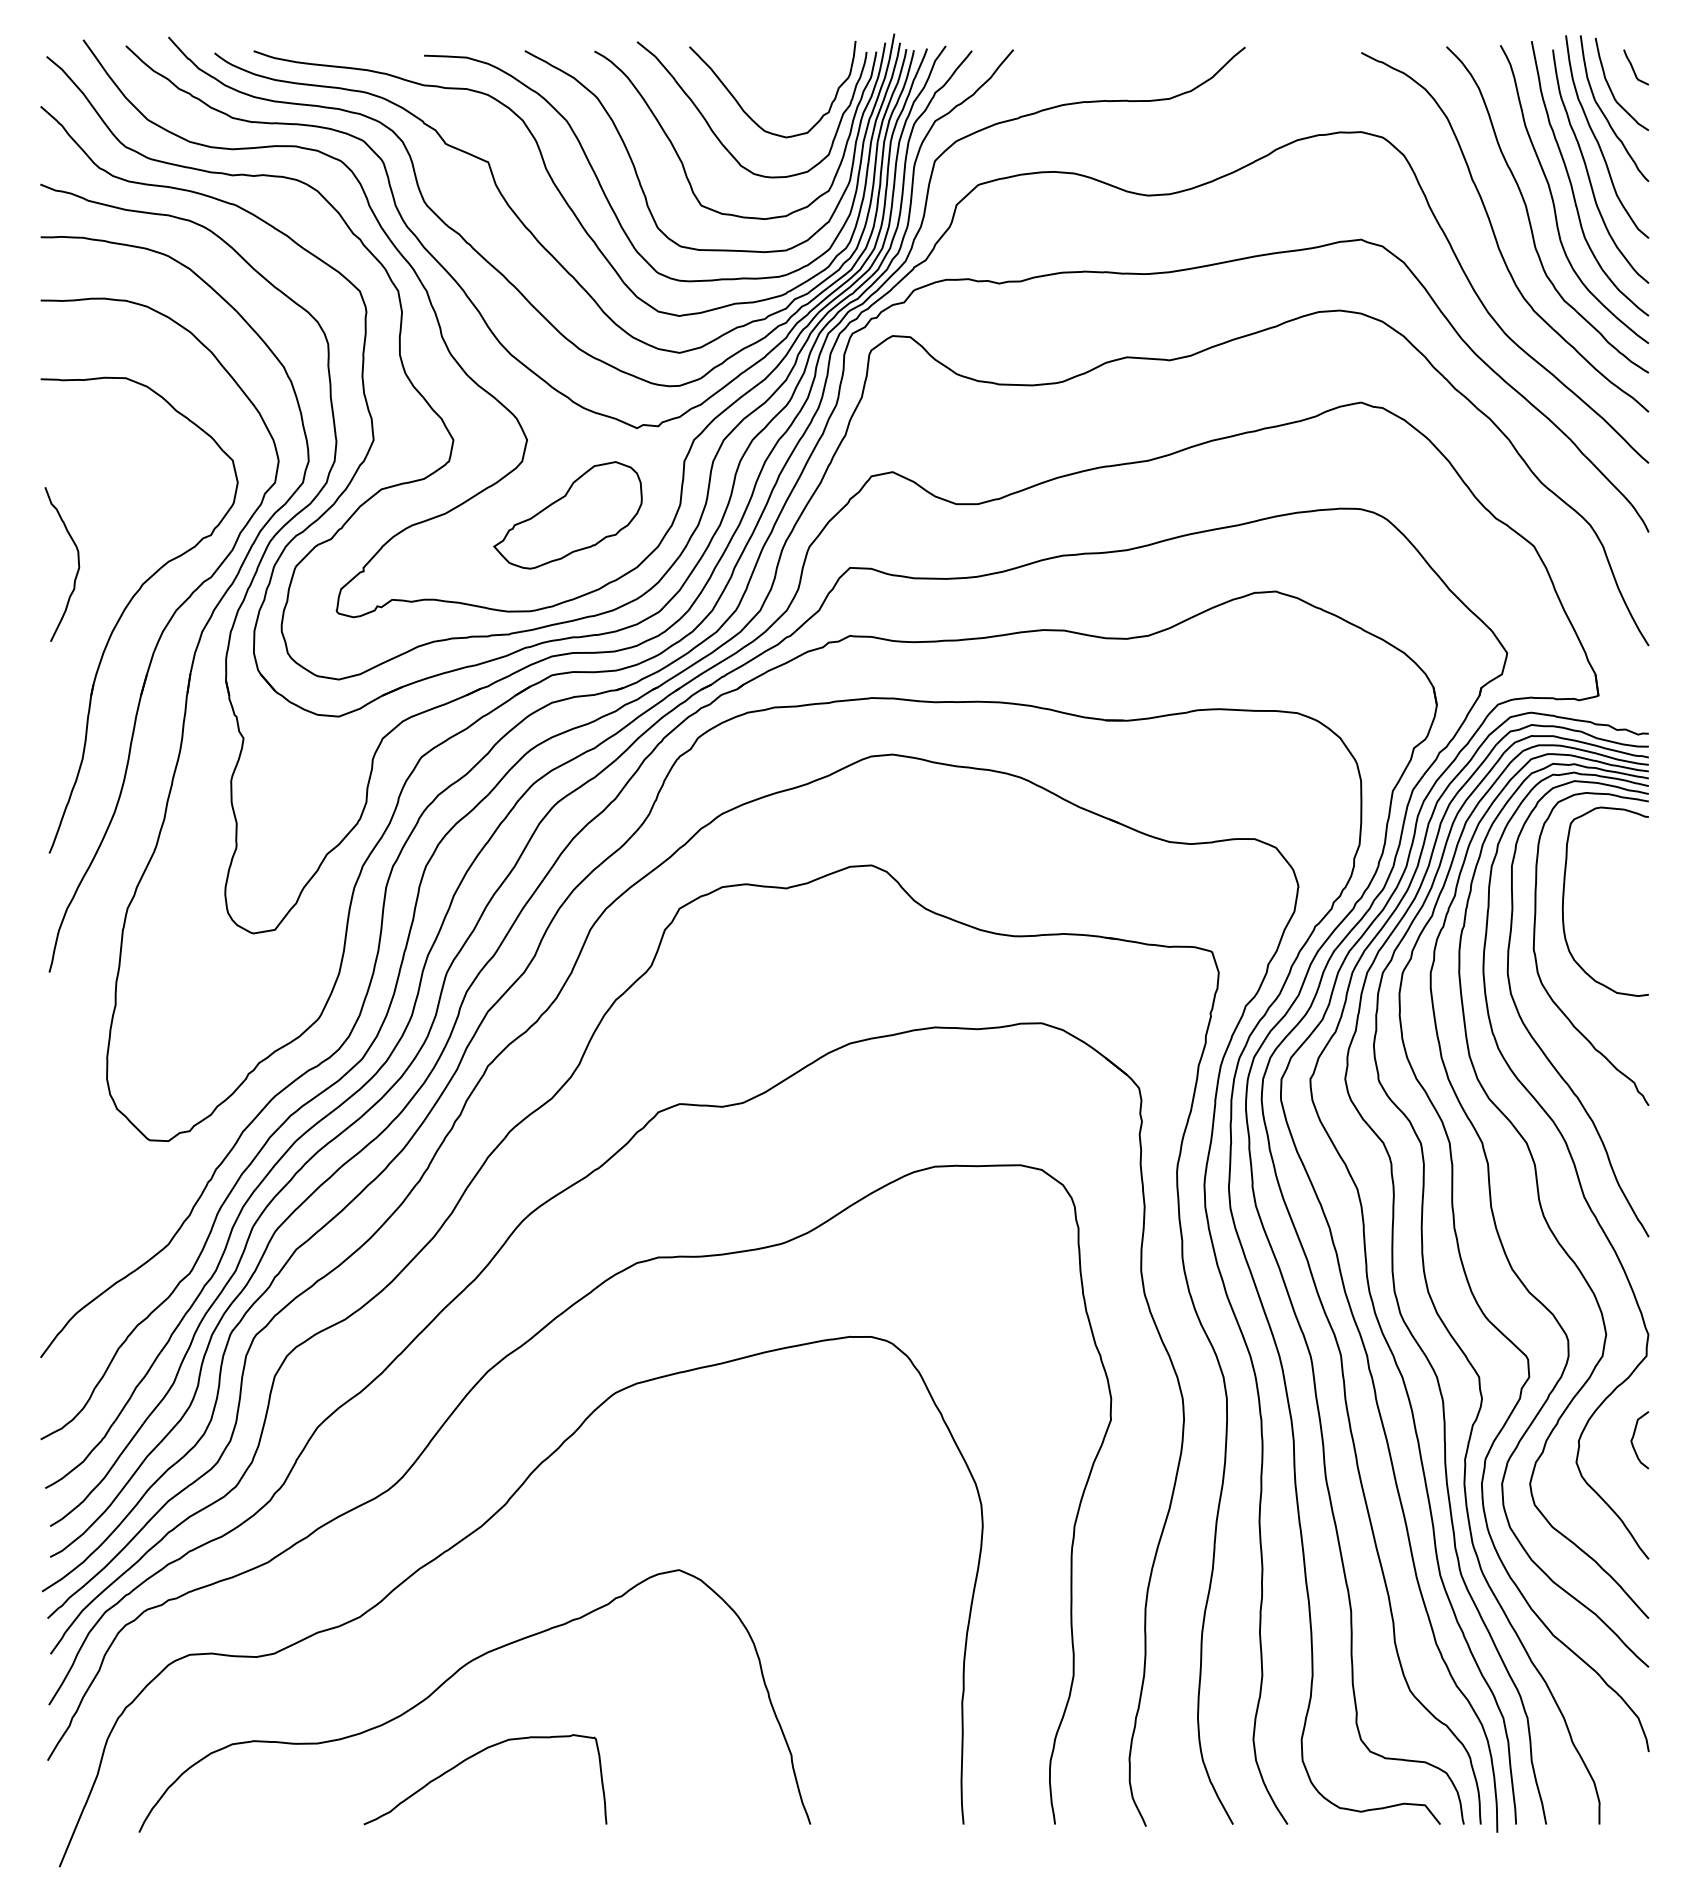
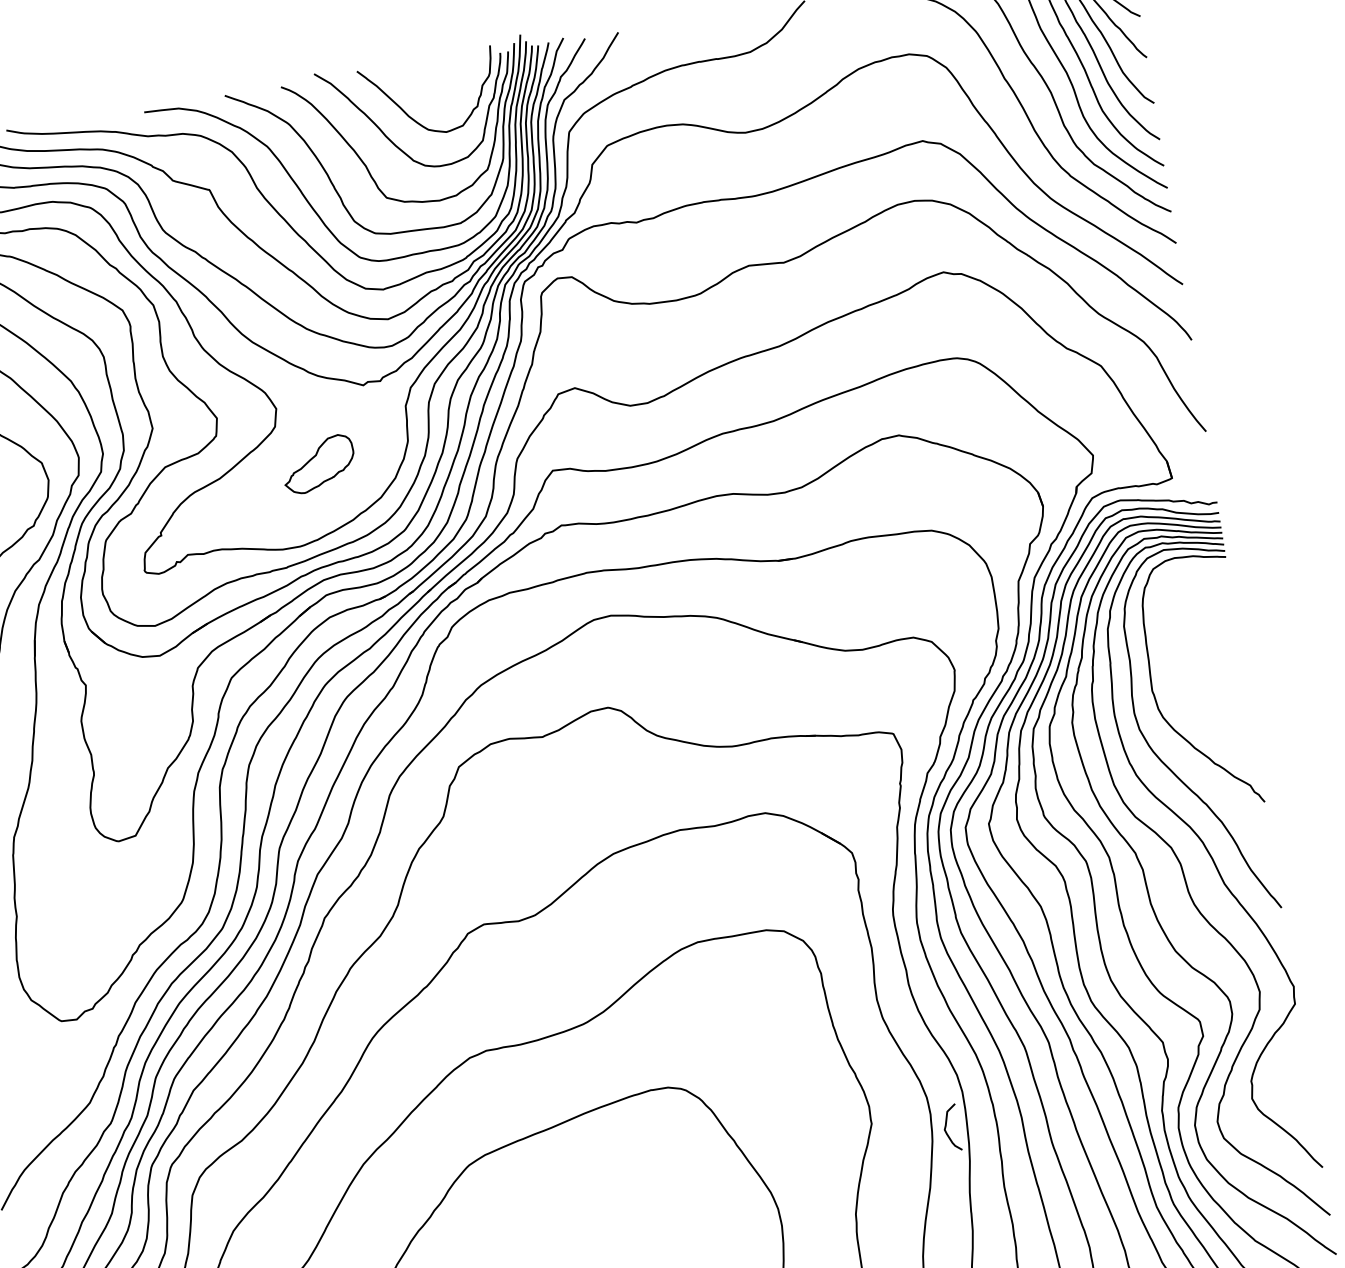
part: (567, 515) -> (318, 464), size x0.6
curve: (1564, 897) -> (1170, 645), removed
curve: (1633, 1438) -> (946, 1127), moved

